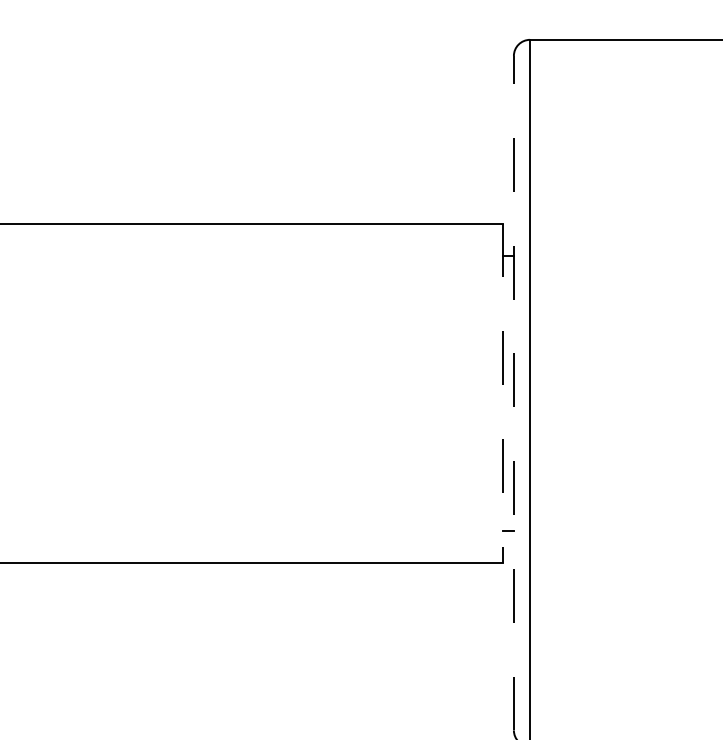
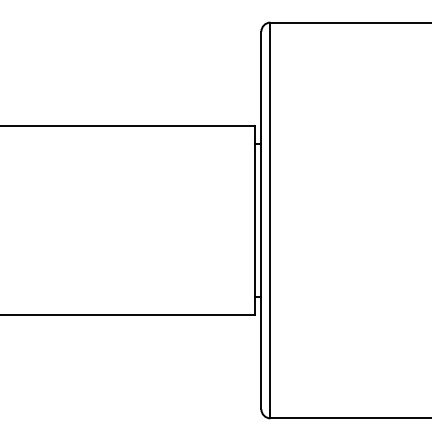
line: (503, 393) -> (255, 220), dashed -> solid
line: (514, 393) -> (261, 220), dashed -> solid

